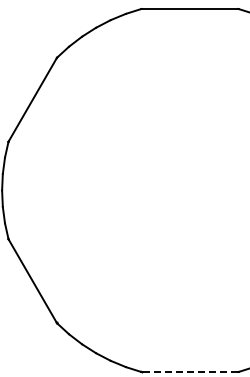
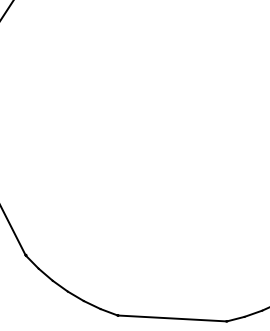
line: (189, 372) -> (171, 318), dashed -> solid

